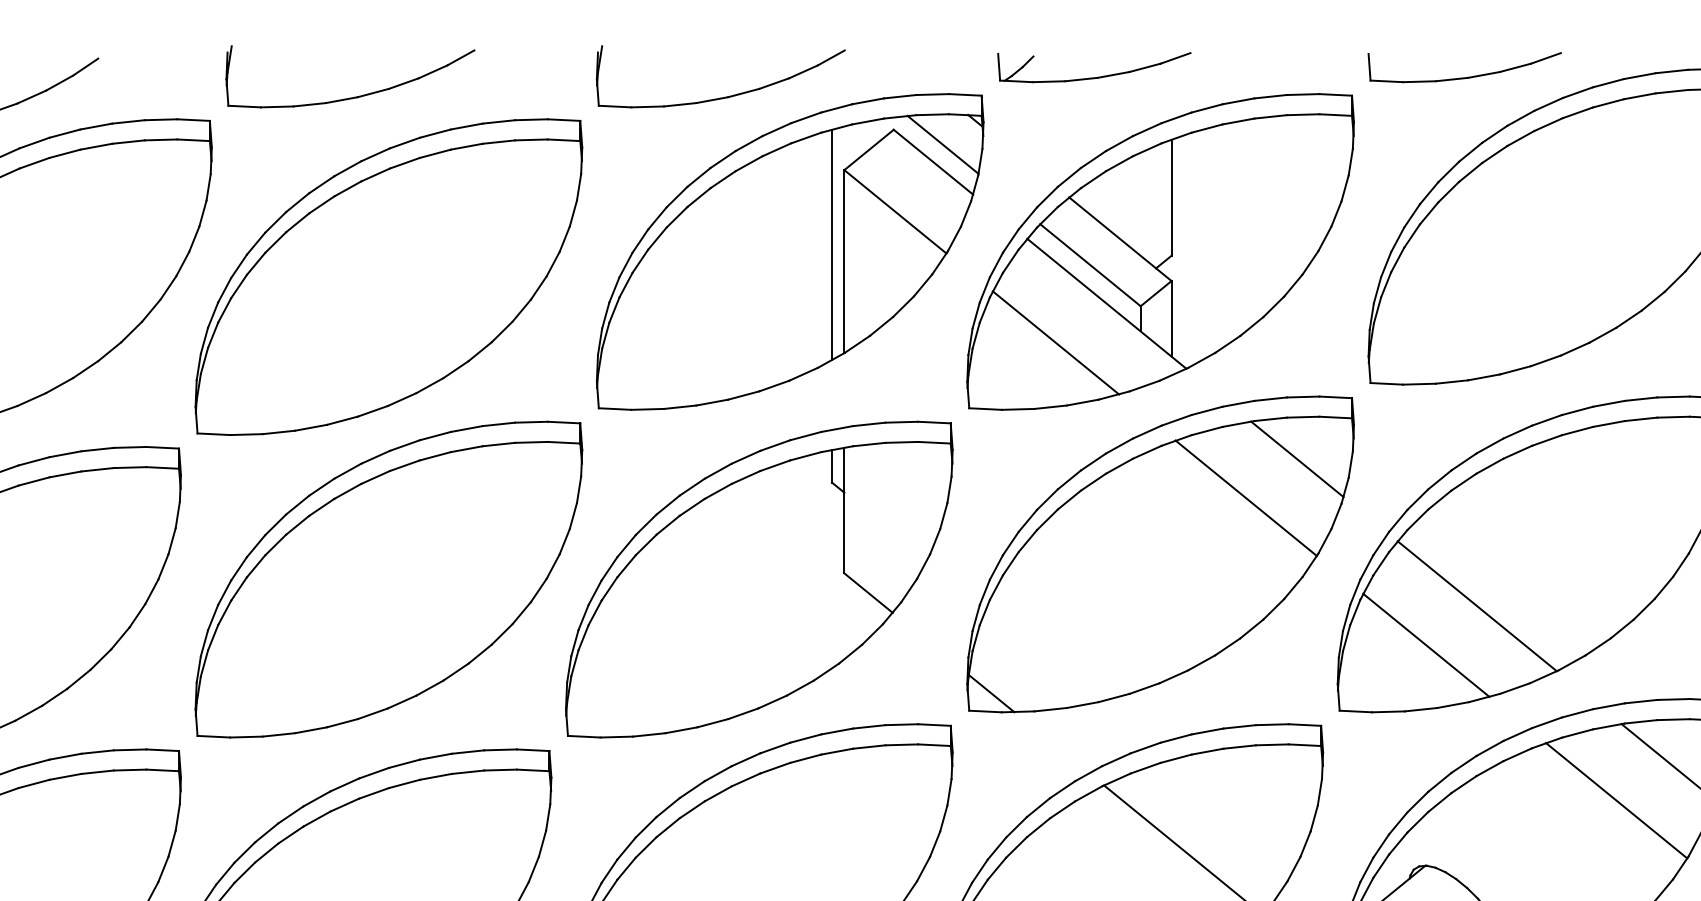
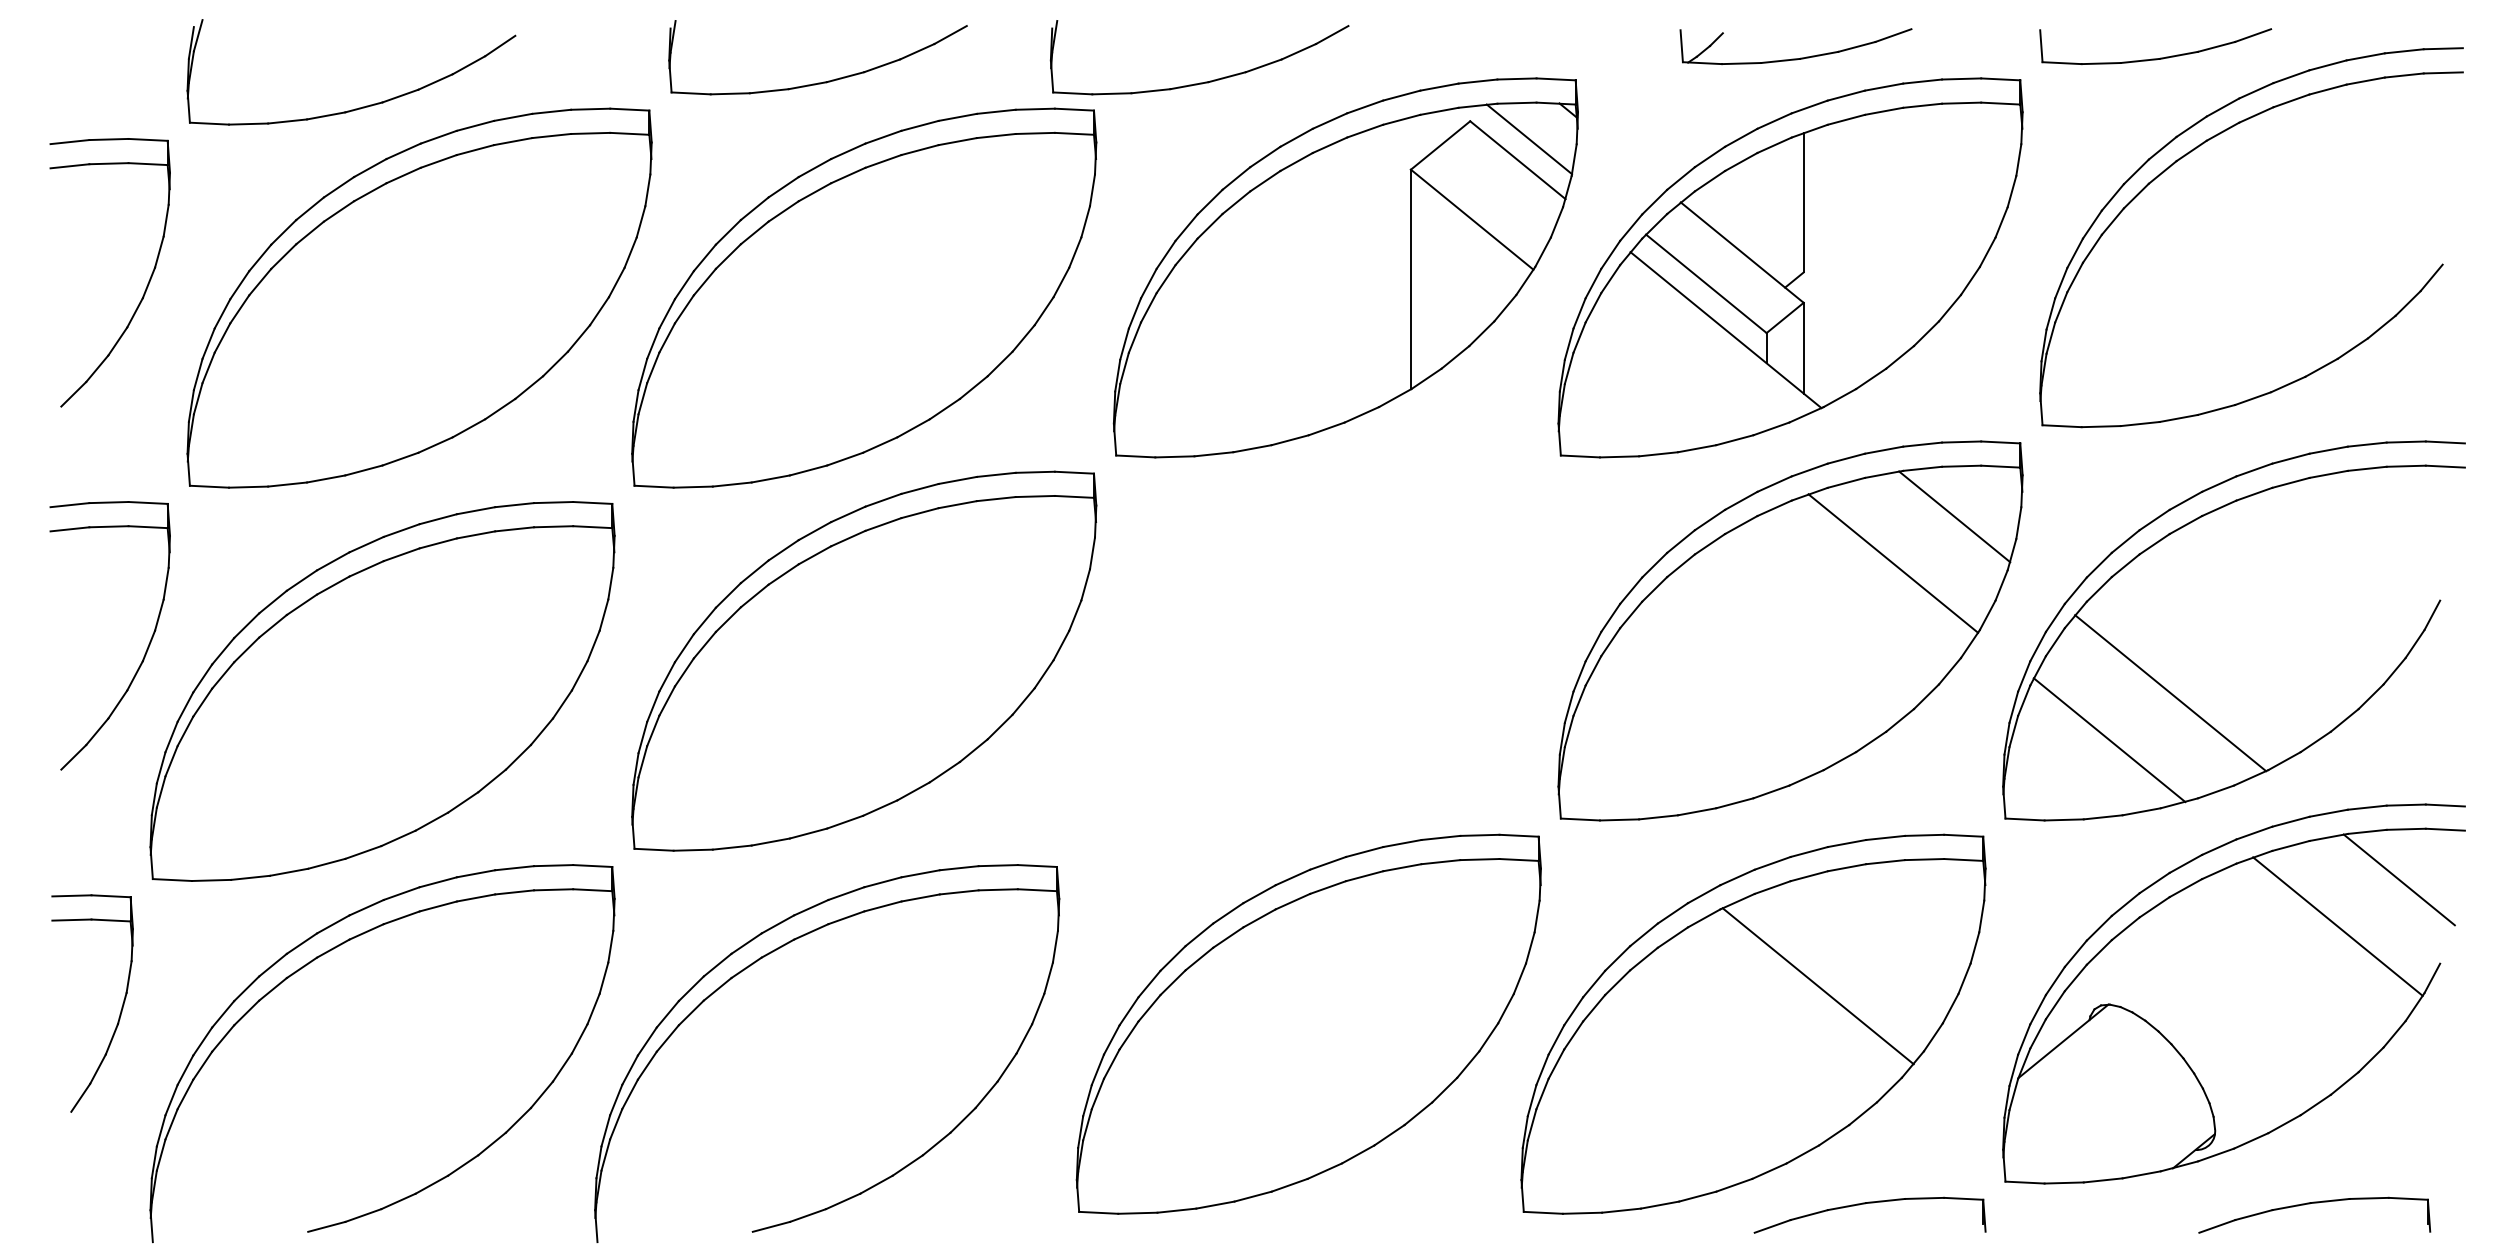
part: (1093, 77) -> (1795, 58), moved
part: (725, 96) -> (1205, 81), moved
line: (832, 244) -> (1396, 259), removed
line: (1055, 343) -> (1664, 377), removed
part: (759, 579) -> (1308, 660), removed
line: (991, 693) -> (1587, 797), removed

